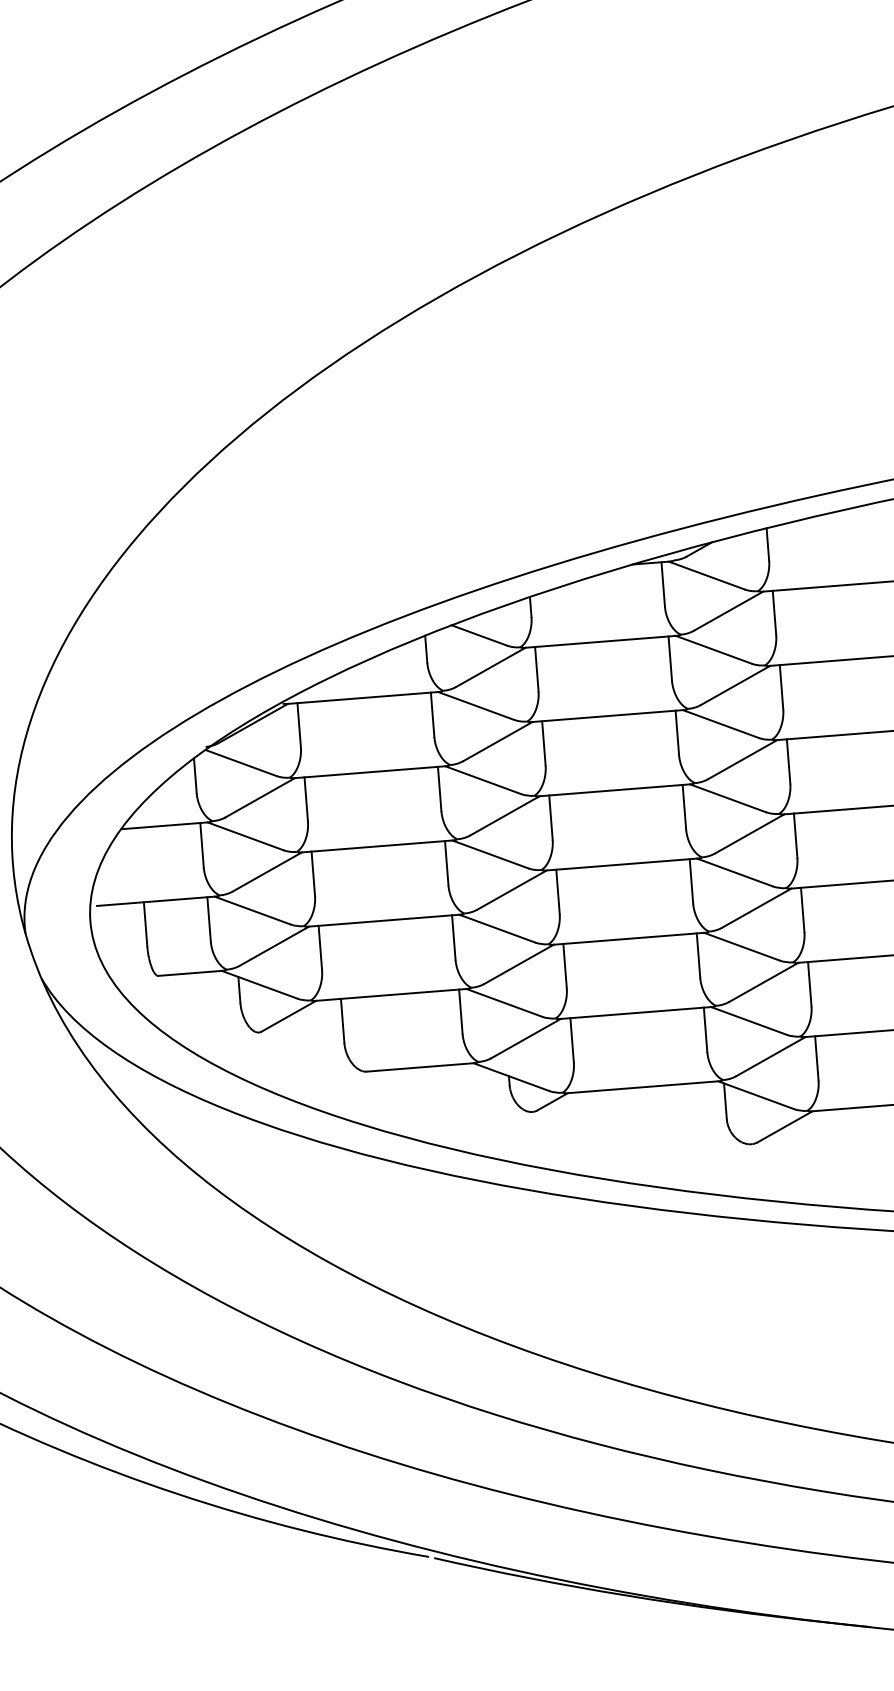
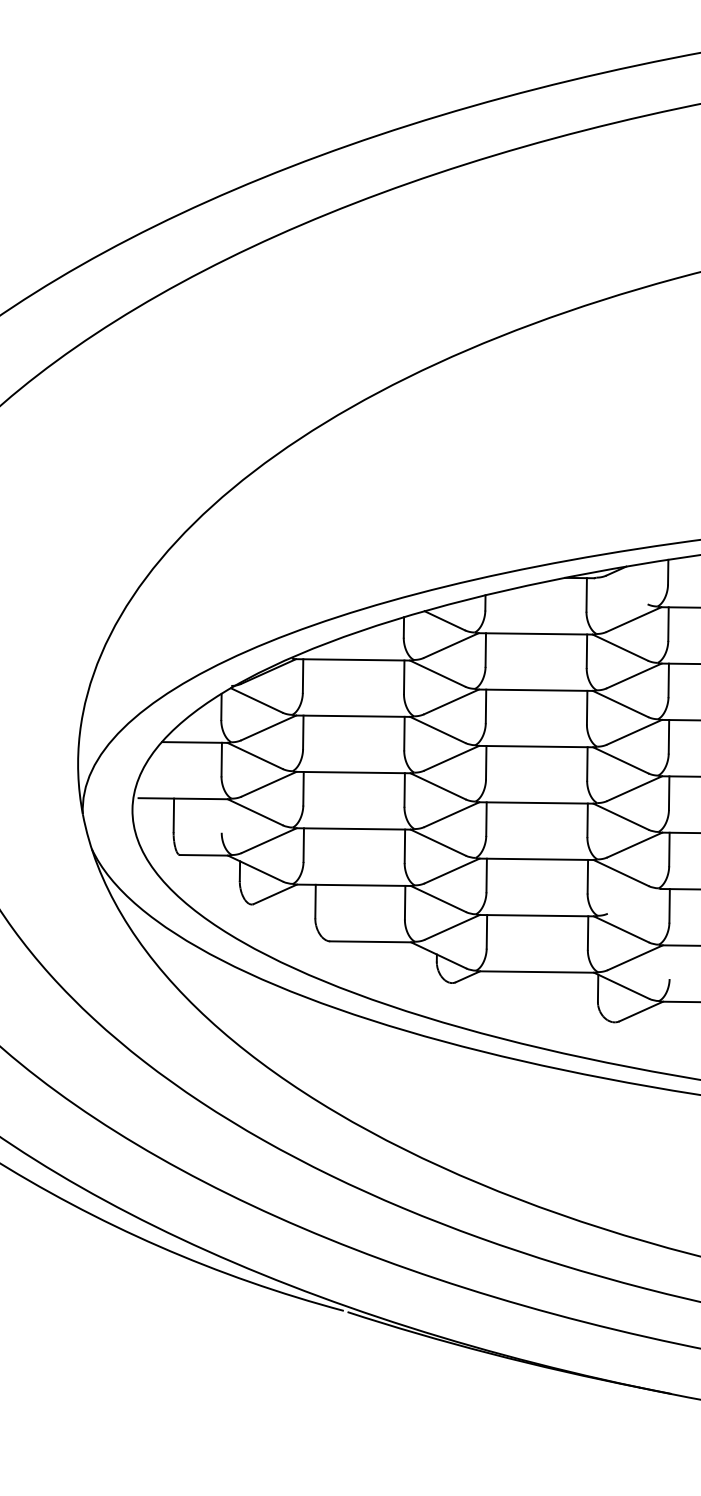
line: (706, 575) -> (619, 591), removed
line: (208, 918) -> (221, 815), removed
line: (762, 982) -> (634, 901), removed
line: (816, 1058) -> (669, 962), removed

